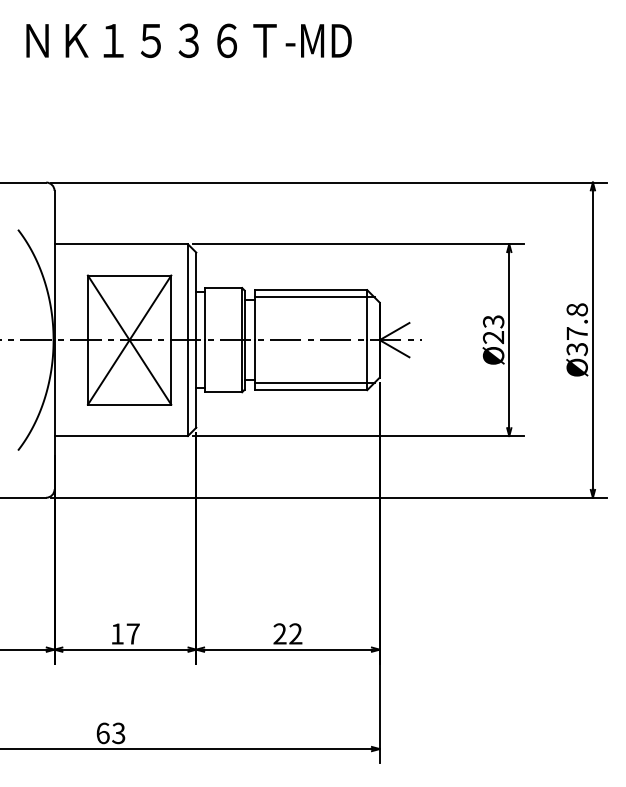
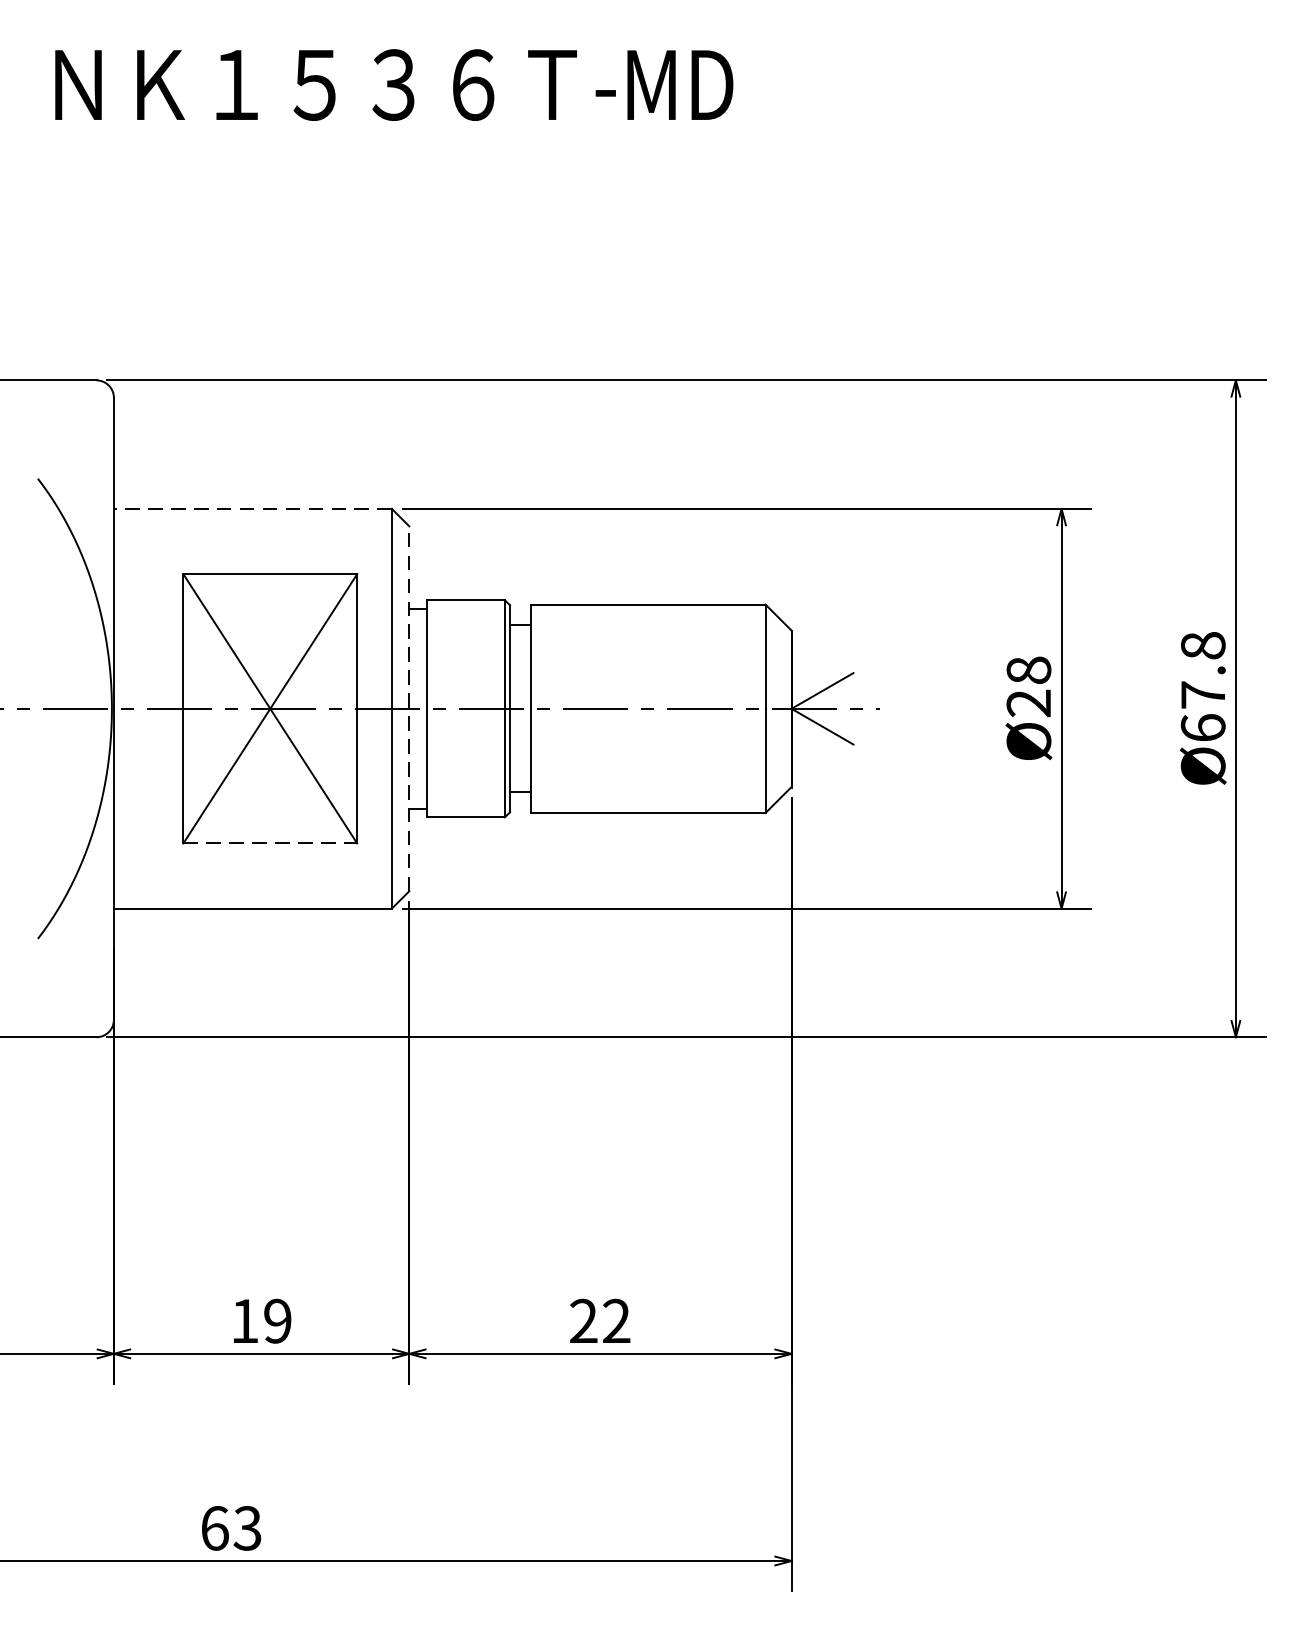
line: (121, 244) -> (253, 509), solid -> dashed
line: (314, 297) -> (655, 619), removed
text: (493, 321) -> (1028, 669), Ø23 -> Ø28
line: (196, 340) -> (409, 709), solid -> dashed
text: (576, 349) -> (1201, 728), Ø37.8 -> Ø67.8
line: (314, 382) -> (655, 797), removed
line: (129, 404) -> (270, 842), solid -> dashed
text: (132, 633) -> (276, 1320), 17 -> 19

